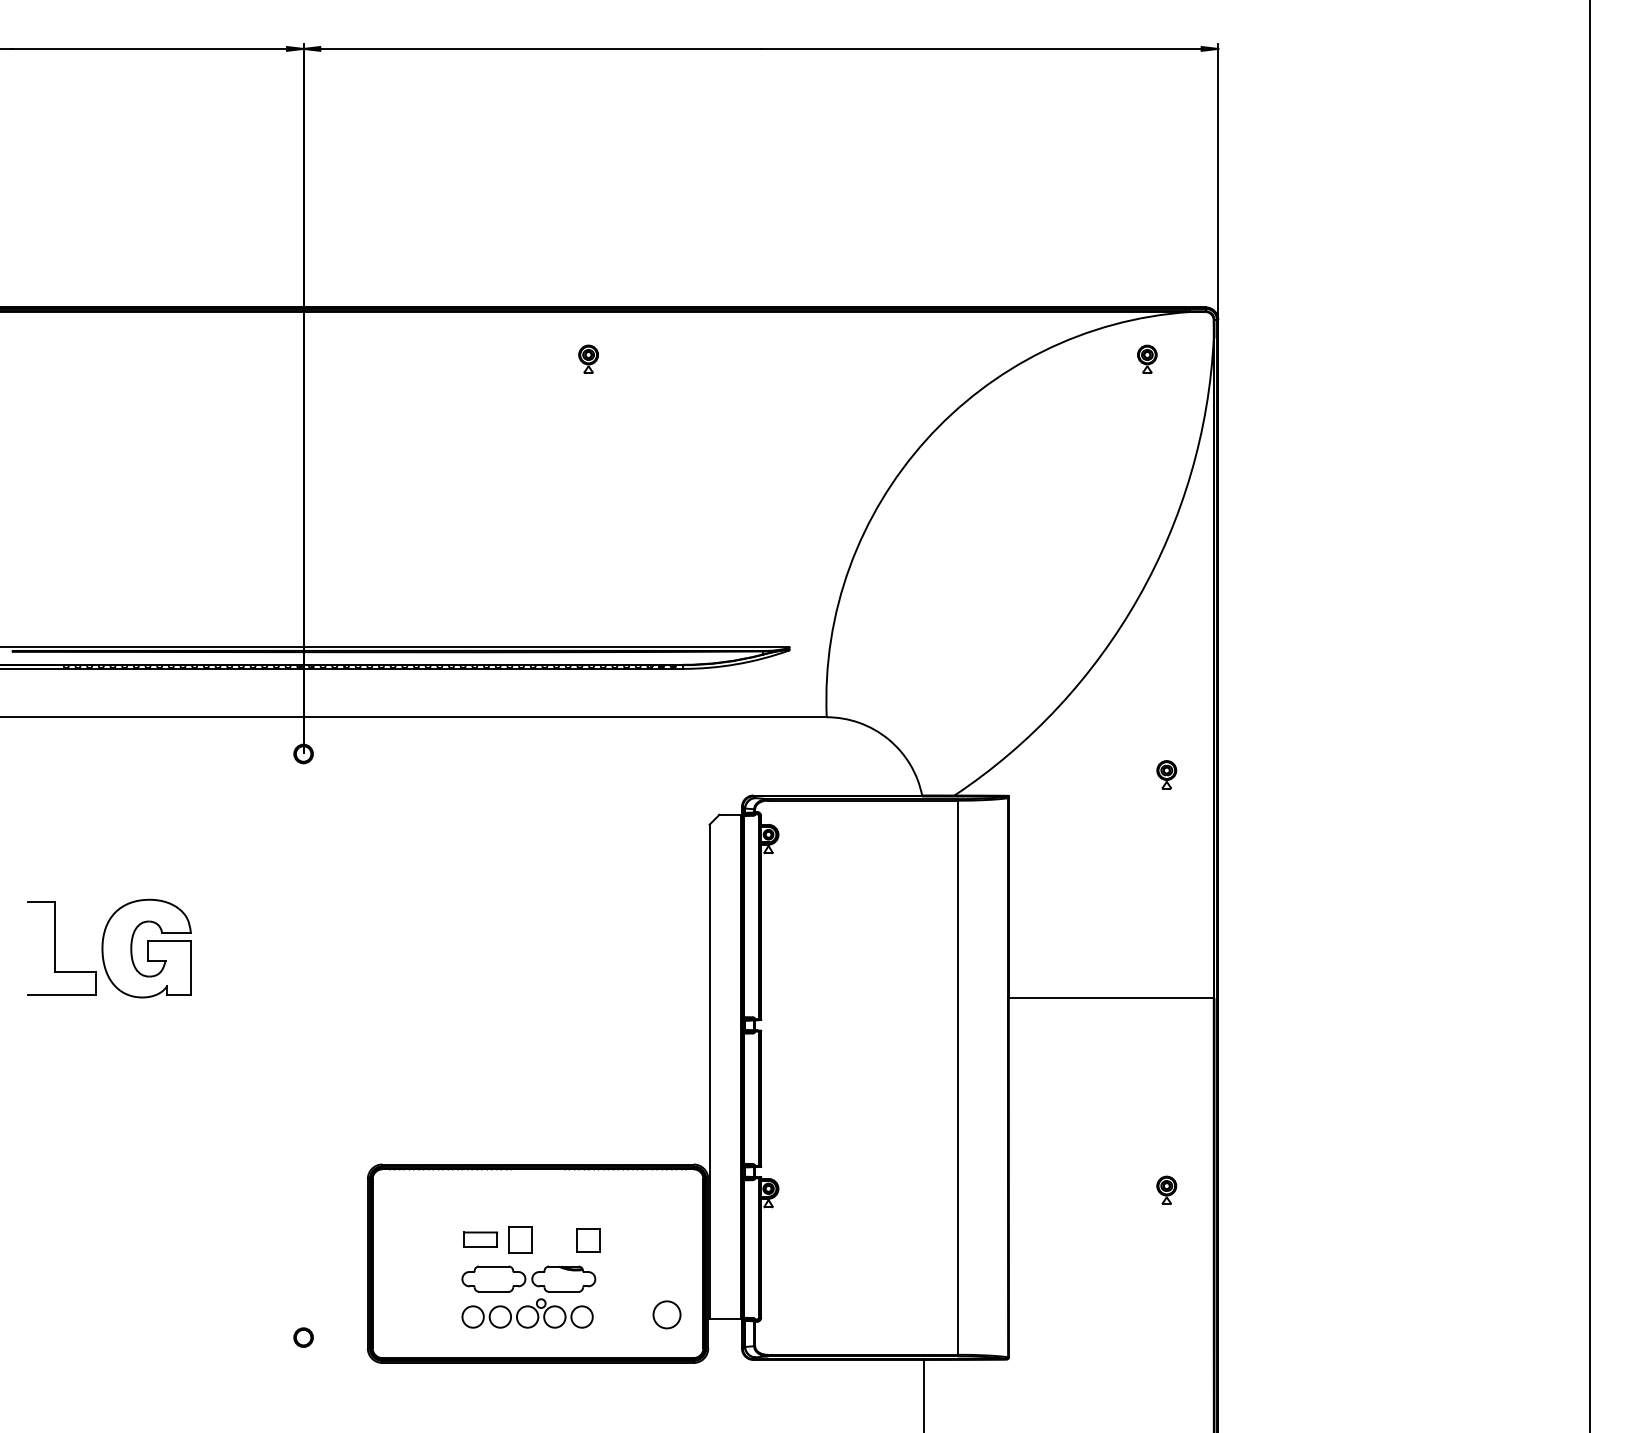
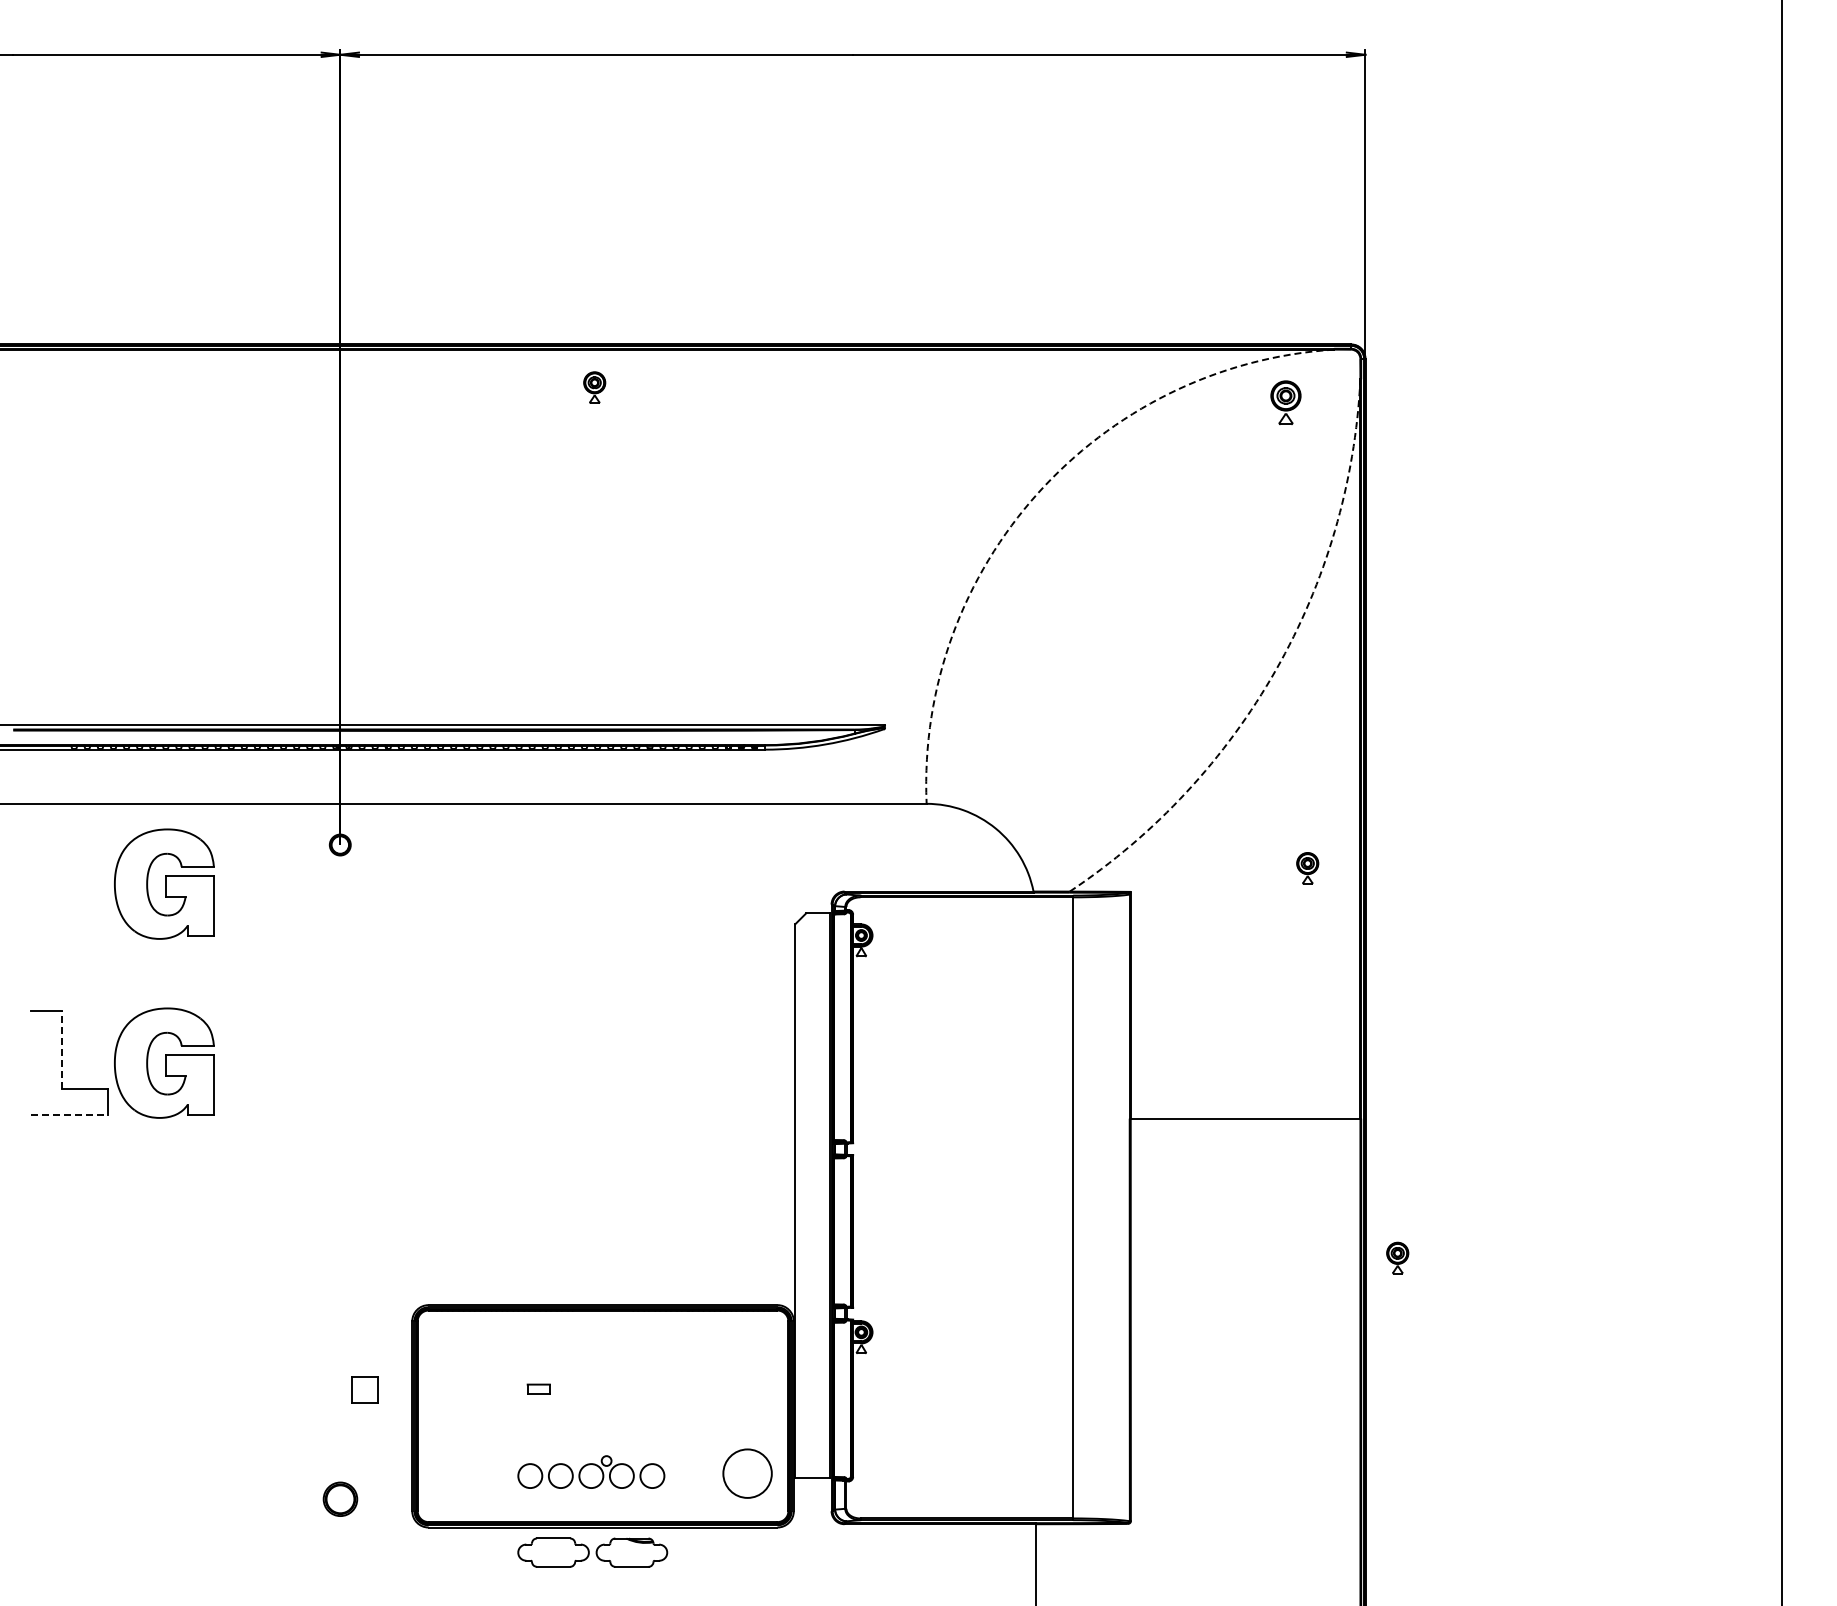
part: (588, 359) -> (594, 387), moved
part: (1146, 359) -> (1285, 402), size x1.4
arc: (925, 440) -> (1037, 493), solid -> dashed
arc: (1138, 598) -> (1275, 670), solid -> dashed
part: (146, 788) -> (164, 883), added
line: (55, 936) -> (62, 1049), solid -> dashed
line: (62, 995) -> (70, 1115), solid -> dashed
part: (1166, 1189) -> (1397, 1257), moved
part: (480, 1239) -> (538, 1389), size x0.6
part: (520, 1239) -> (583, 1389), removed
part: (588, 1239) -> (364, 1389), moved
part: (528, 1279) -> (592, 1552), moved
circle: (666, 1314) -> (747, 1473), size x1.6
part: (302, 1337) -> (339, 1498), size x1.6

